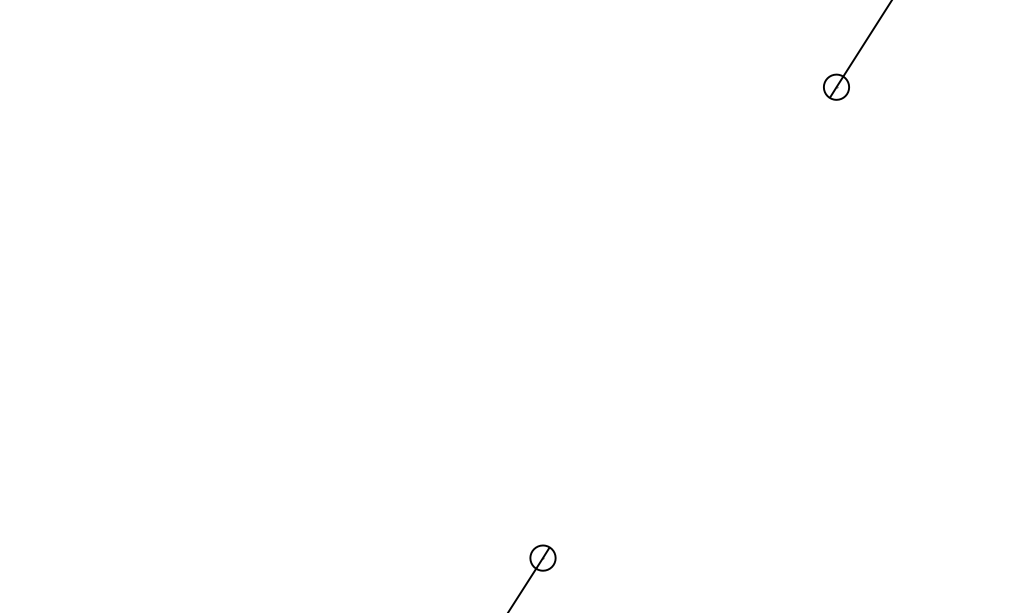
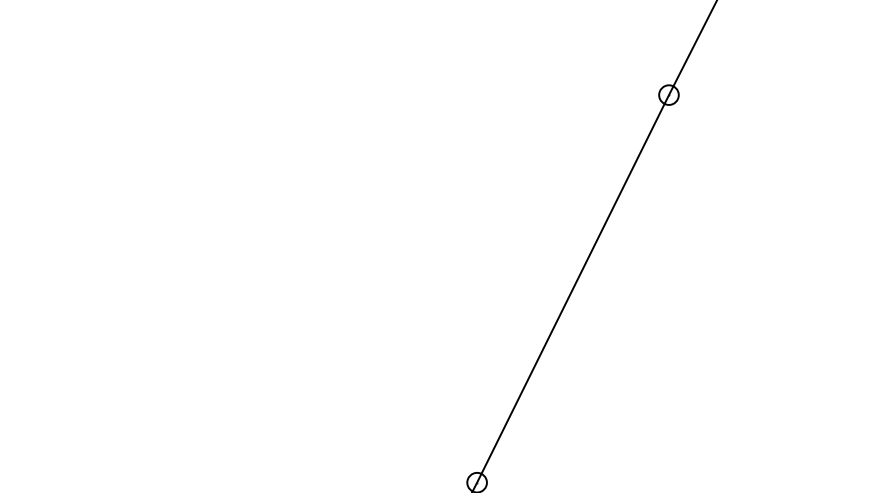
line: (689, 322) -> (572, 288), added

